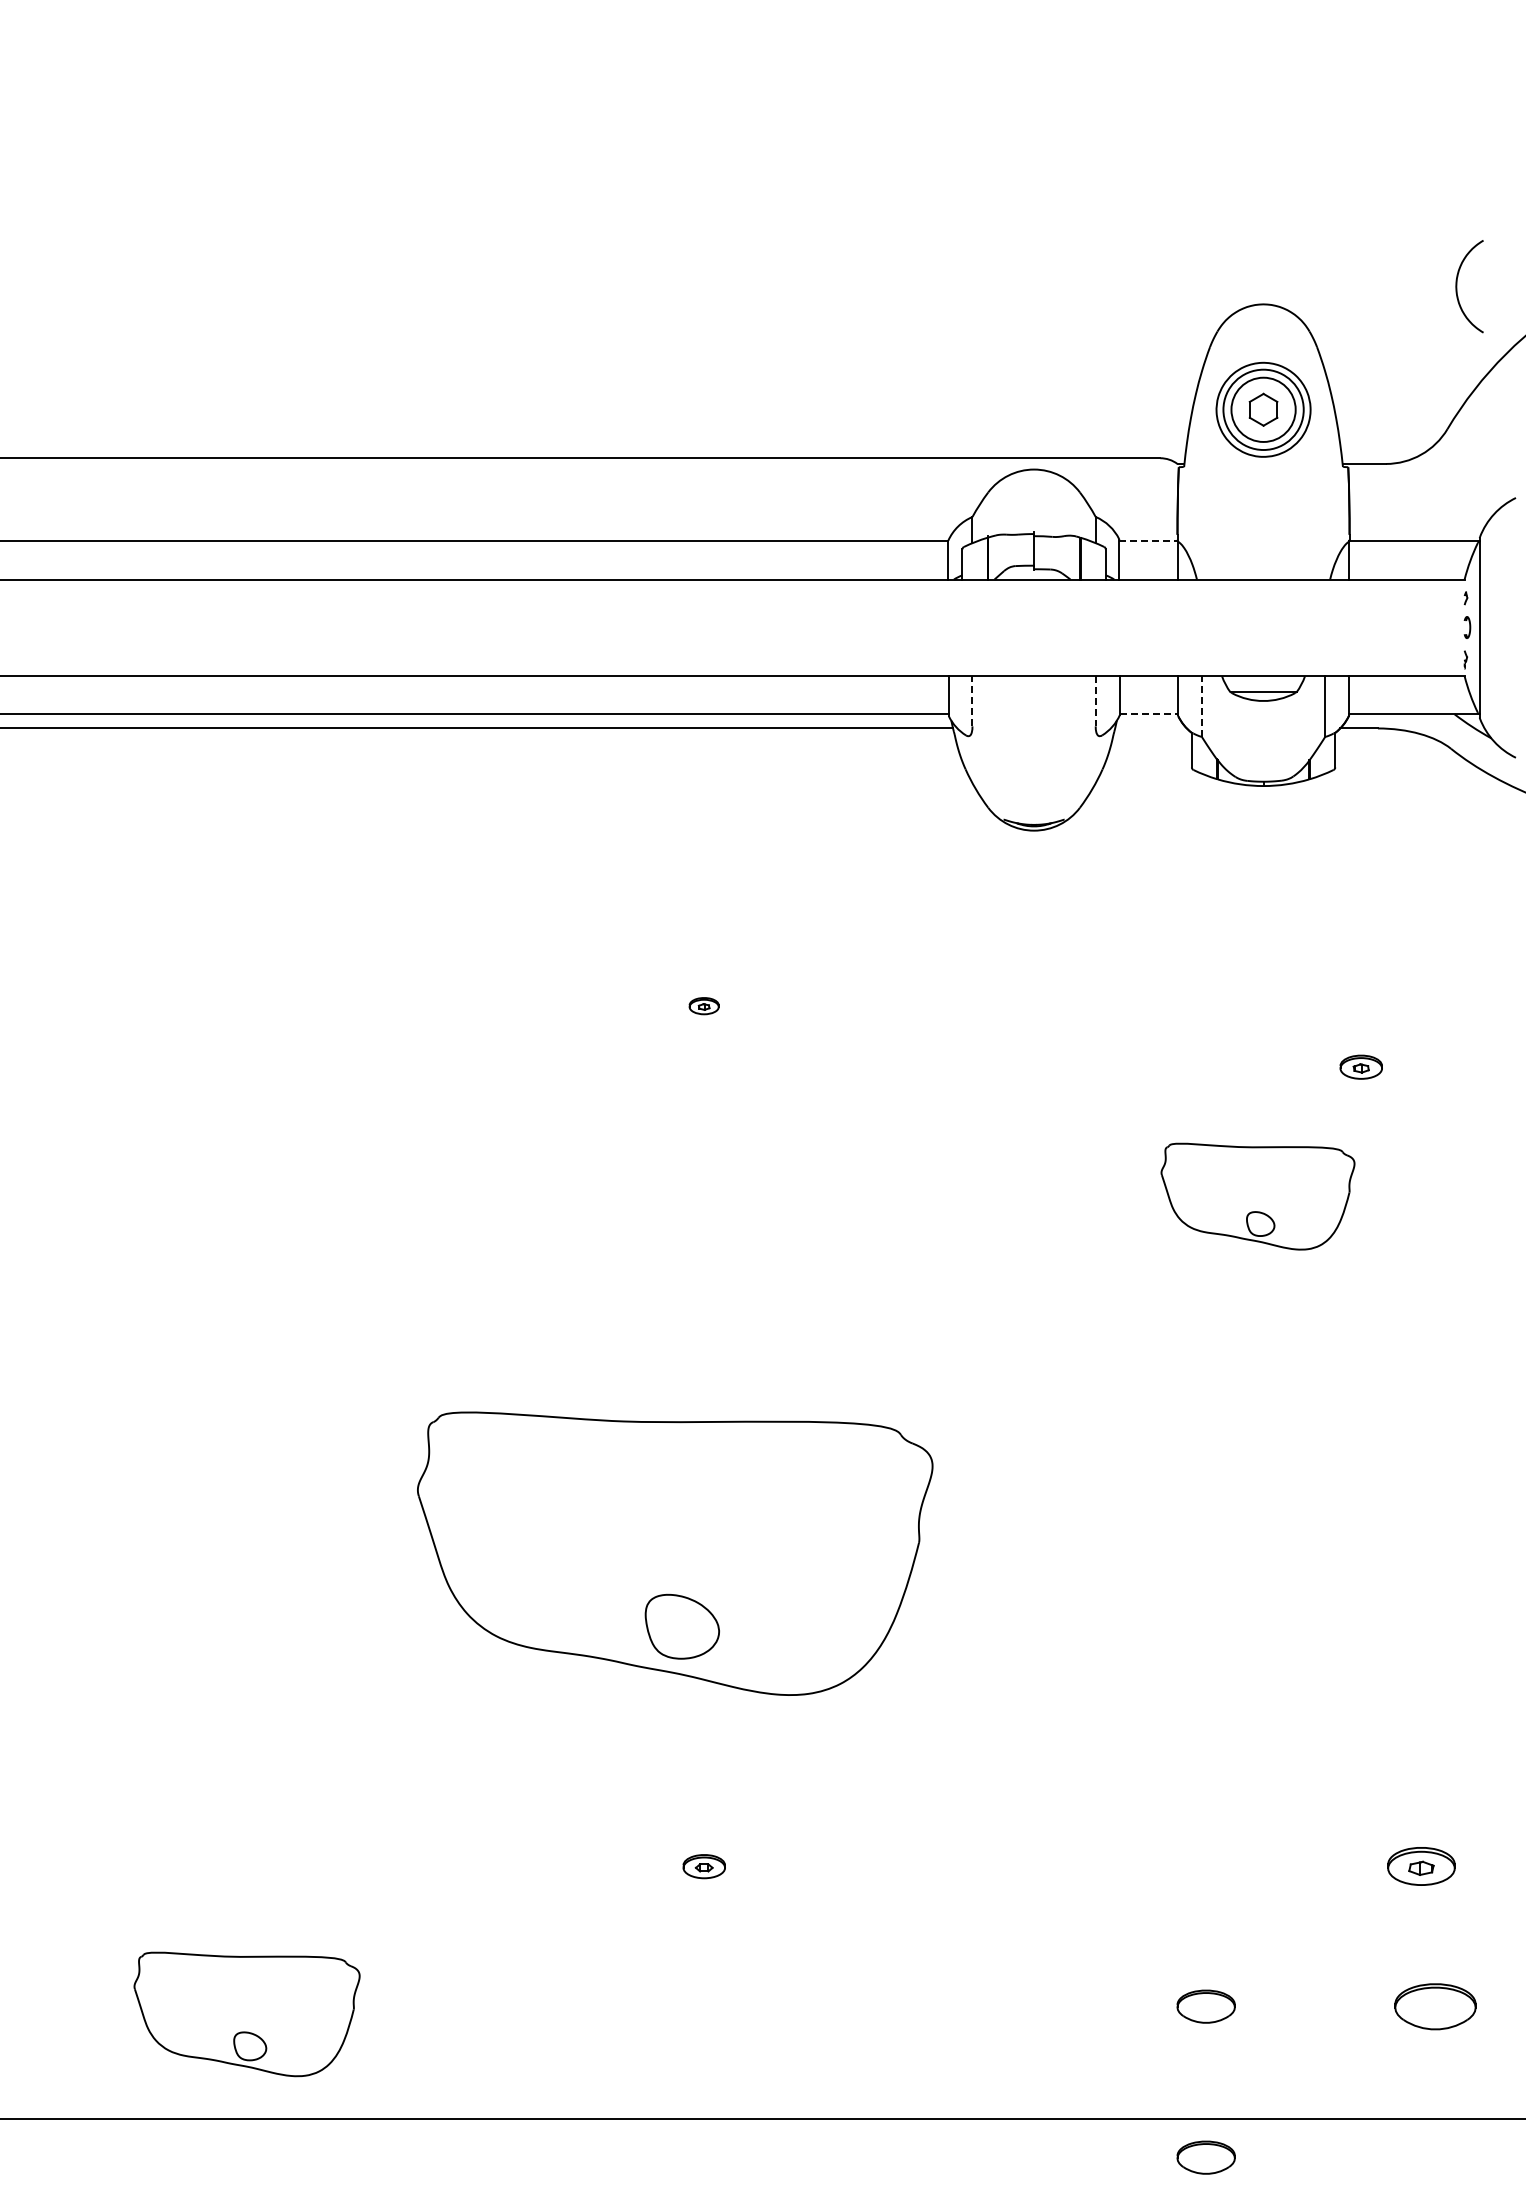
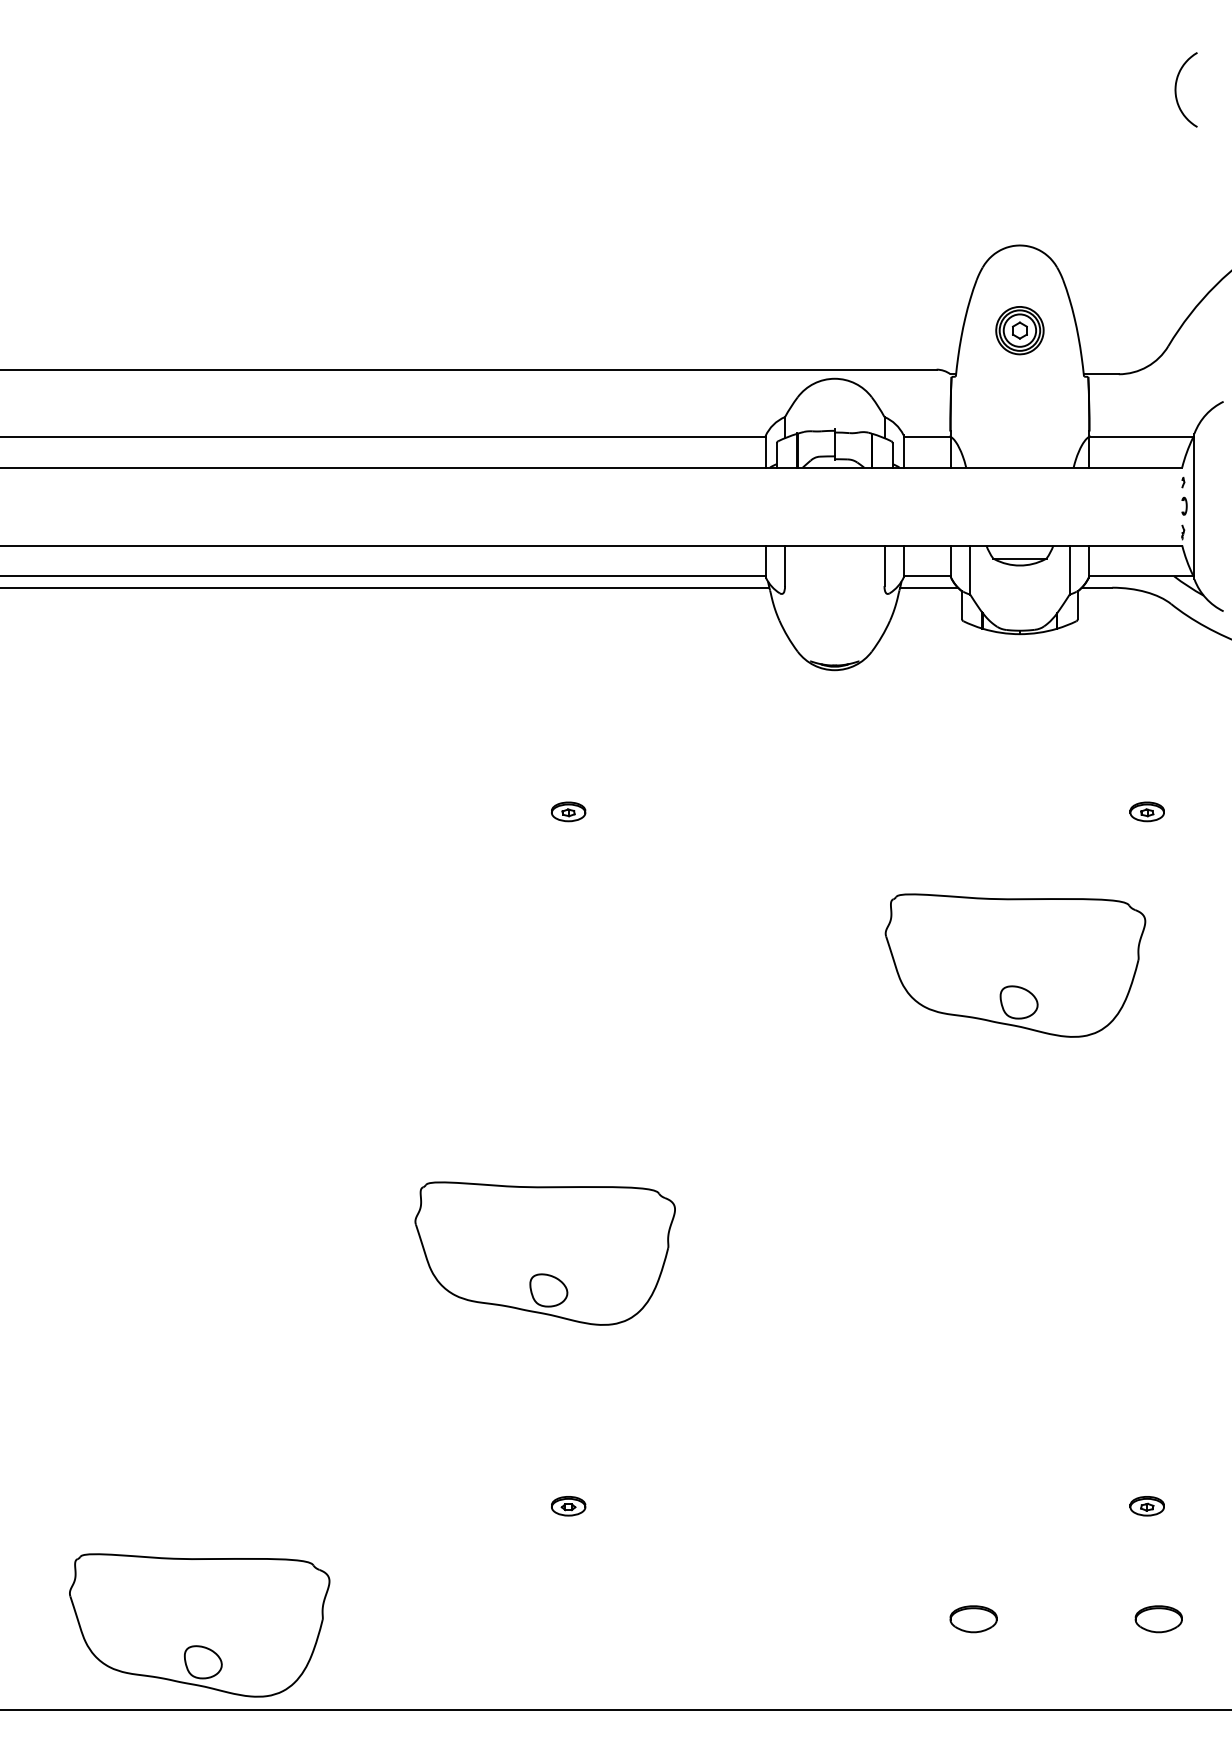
curve: (1457, 286) -> (1176, 89), moved
part: (1263, 409) -> (1019, 330), size x0.62
line: (1149, 541) -> (927, 436), dashed -> solid
line: (972, 700) -> (785, 565), dashed -> solid
line: (1095, 701) -> (884, 565), dashed -> solid
line: (1201, 706) -> (969, 569), dashed -> solid
line: (1148, 714) -> (927, 576), dashed -> solid
line: (1150, 728) -> (928, 587), added
part: (703, 1005) -> (567, 811), size x1.43
part: (1360, 1066) -> (1146, 811), moved
part: (1257, 1196) -> (1015, 965), size x1.67
part: (675, 1553) -> (545, 1253), size x0.62
part: (1420, 1866) -> (1146, 1506), size x0.62
part: (1435, 2006) -> (1158, 1619), size x0.71
part: (246, 2014) -> (199, 1625), size x1.43
part: (1205, 2157) -> (973, 1740), removed

